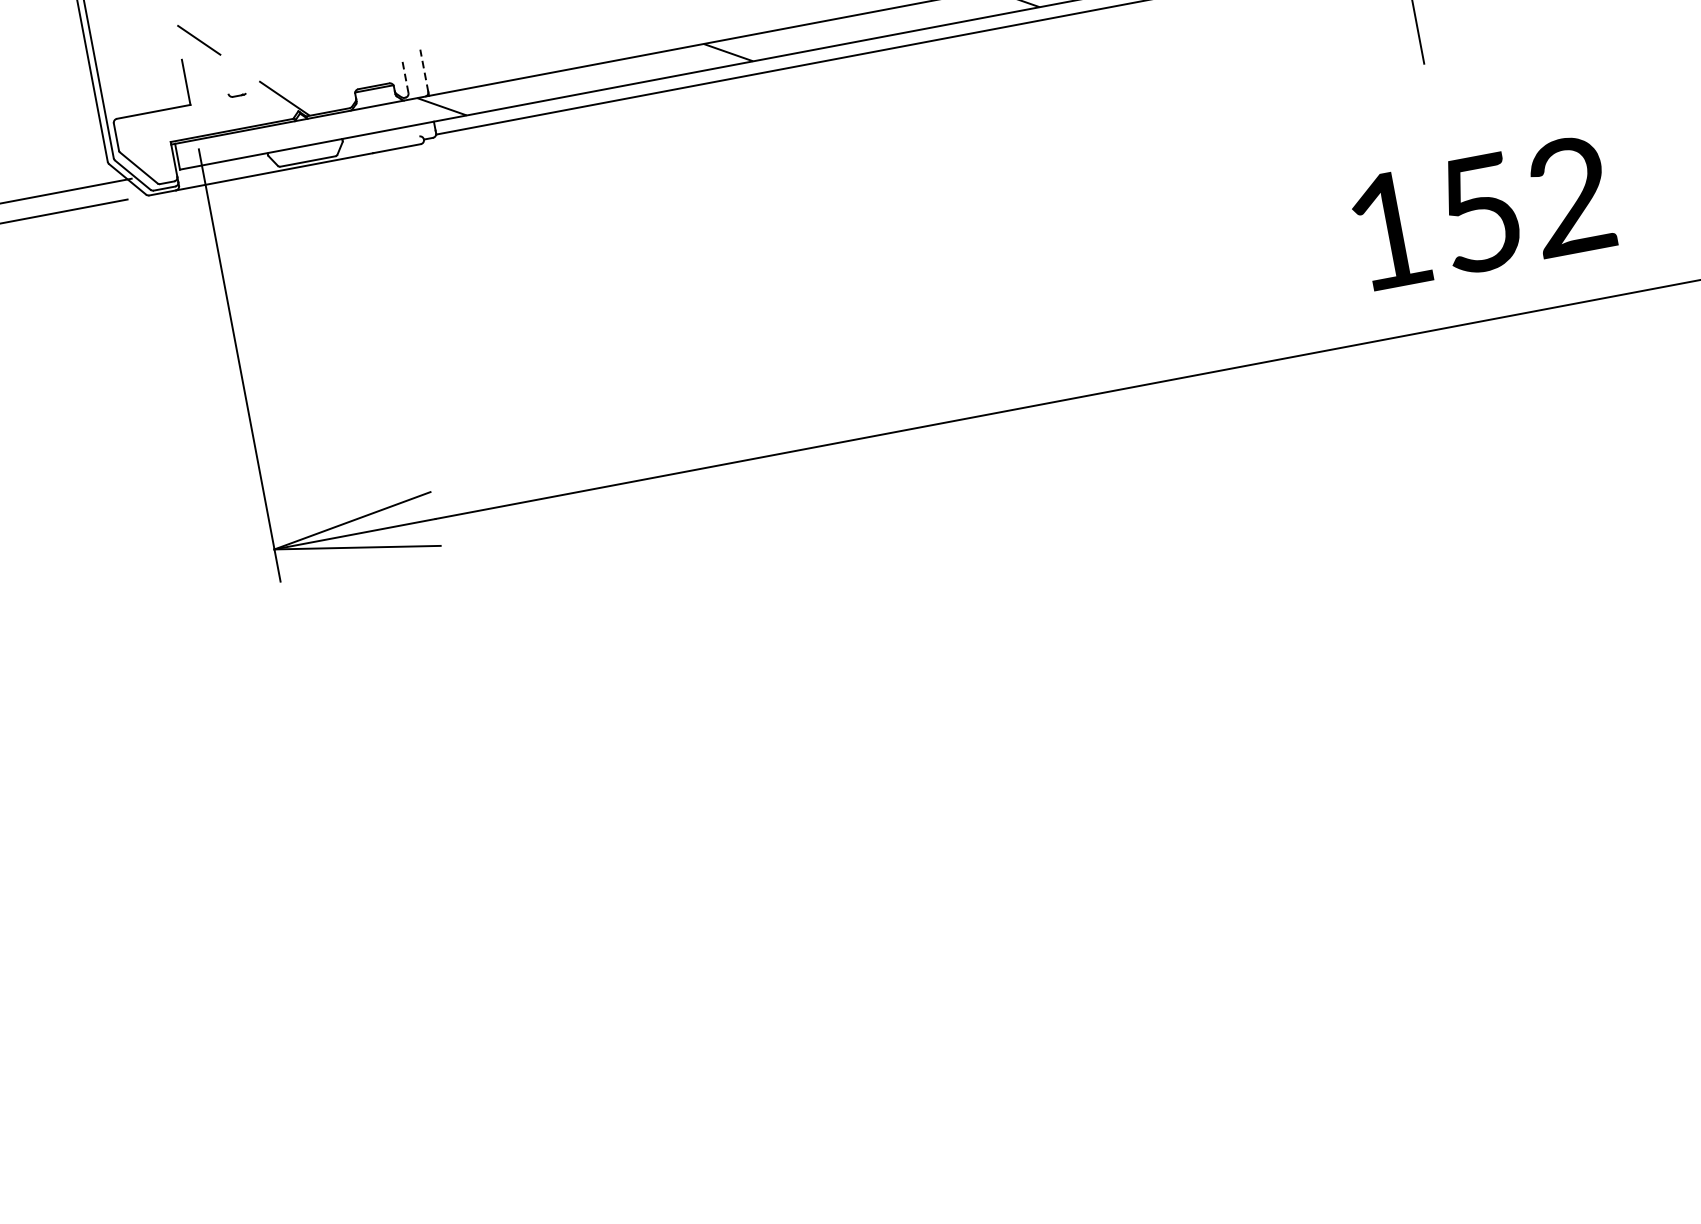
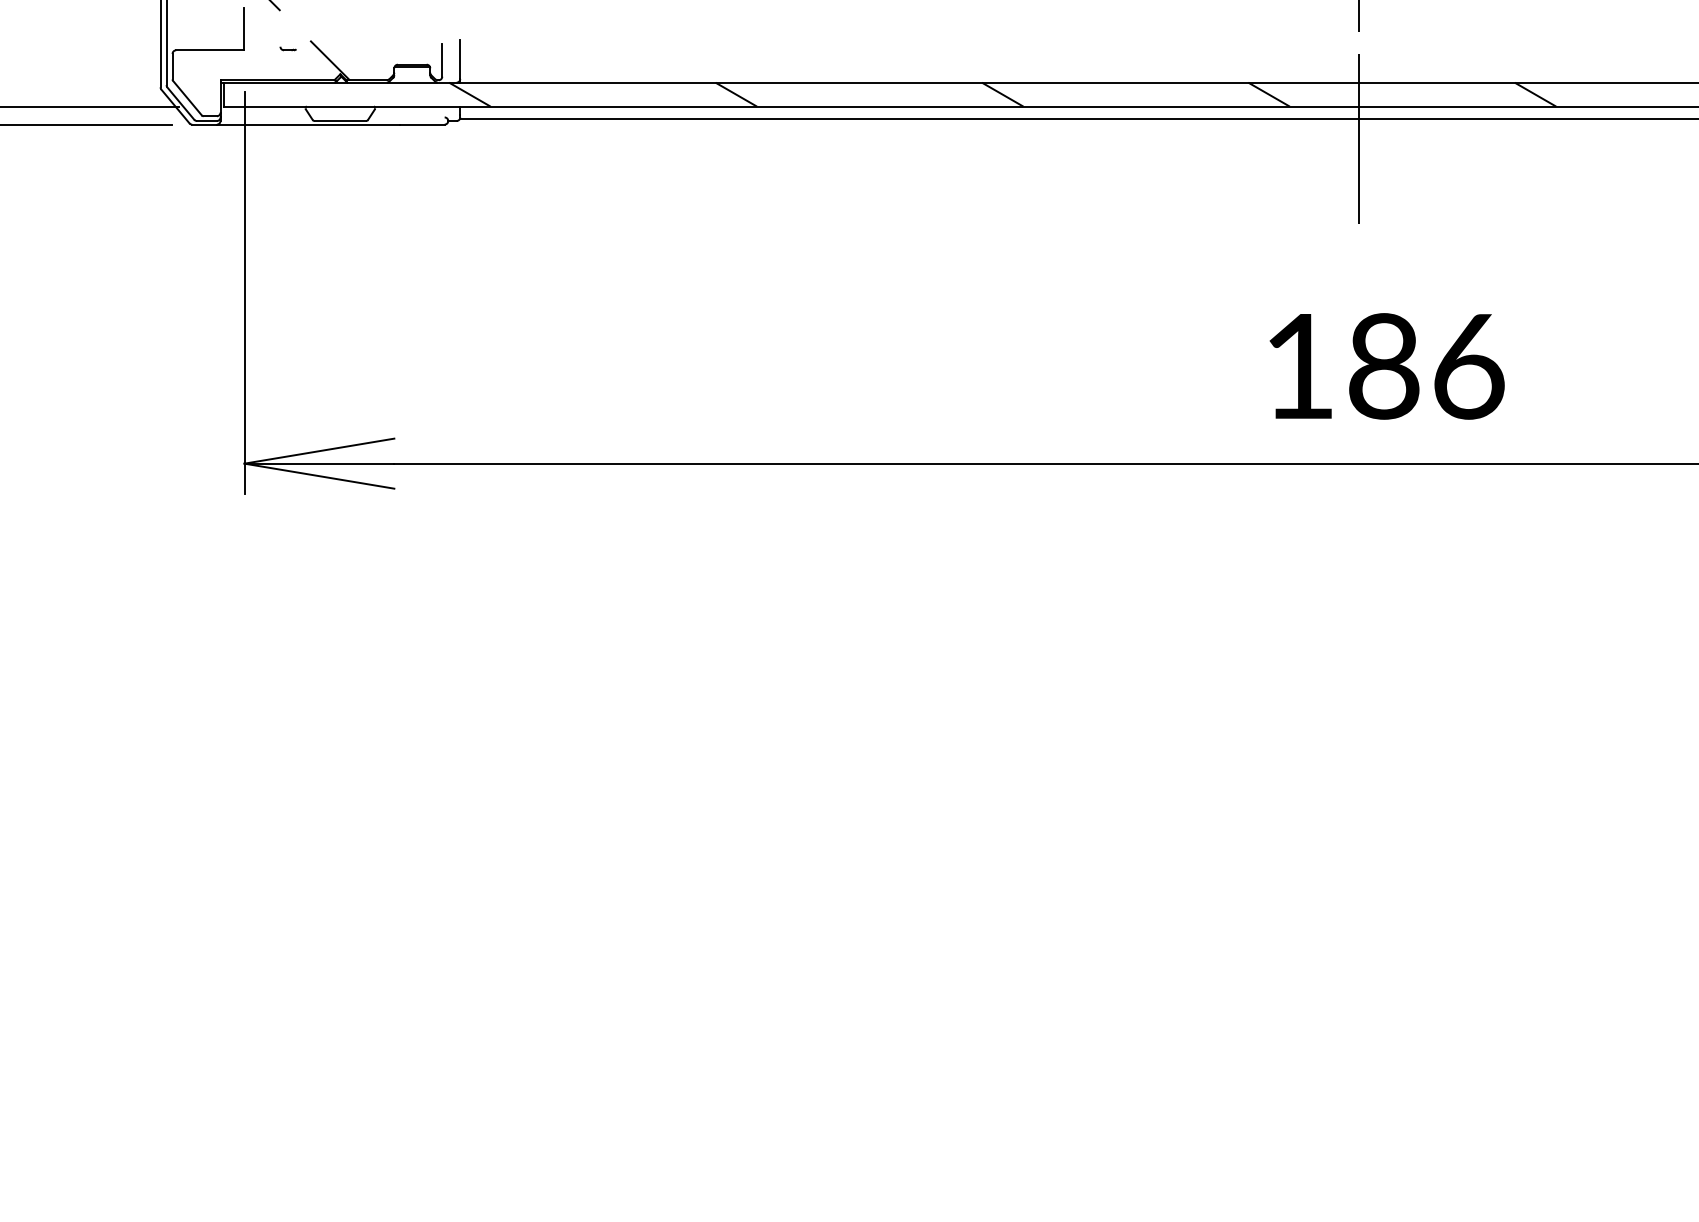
line: (424, 70) -> (460, 59), dashed -> solid
line: (405, 75) -> (442, 60), dashed -> solid
text: (1525, 204) -> (1426, 366), 152 -> 186

